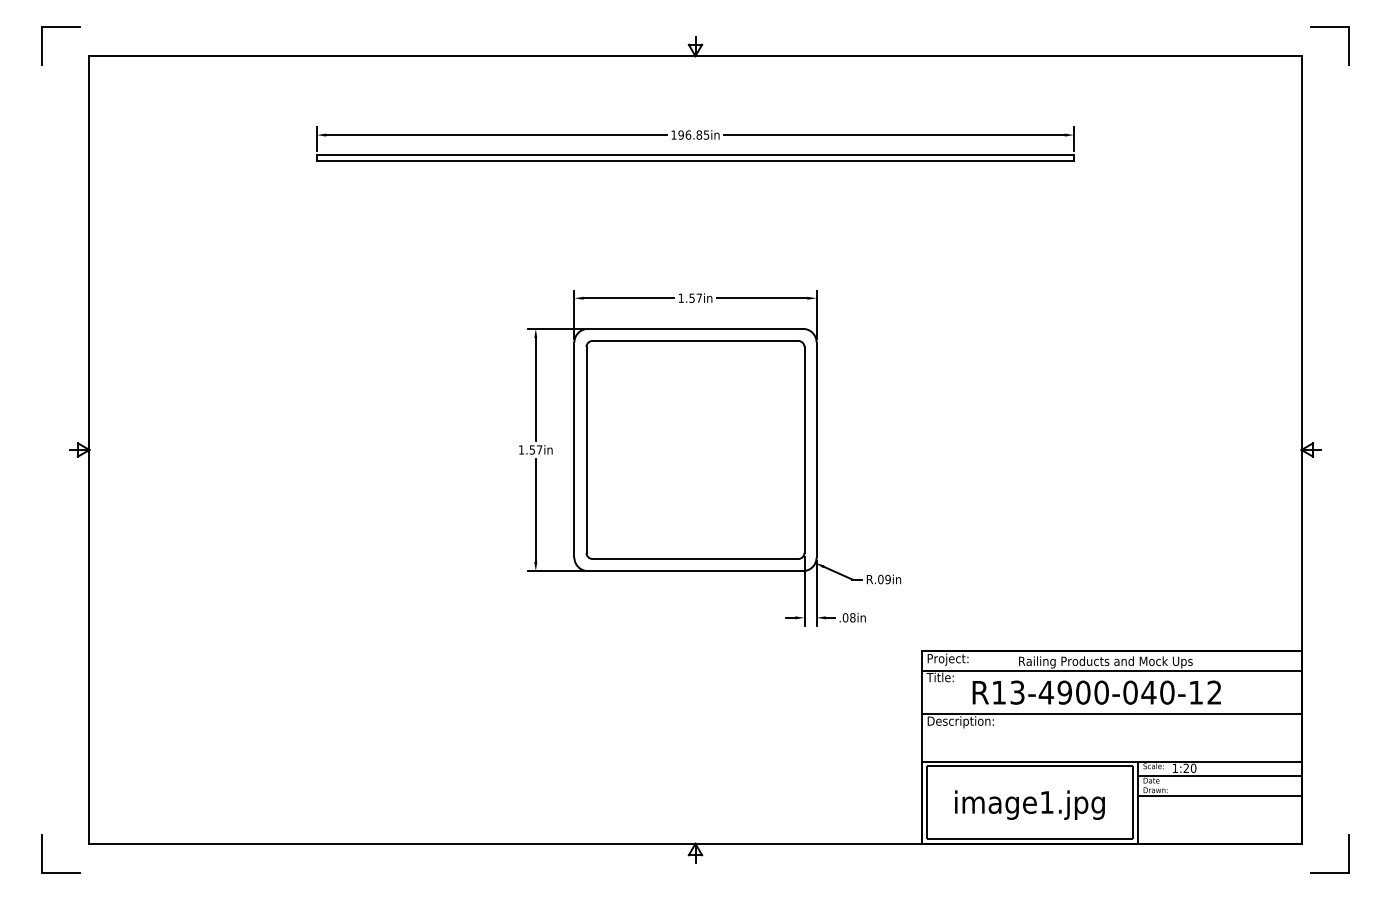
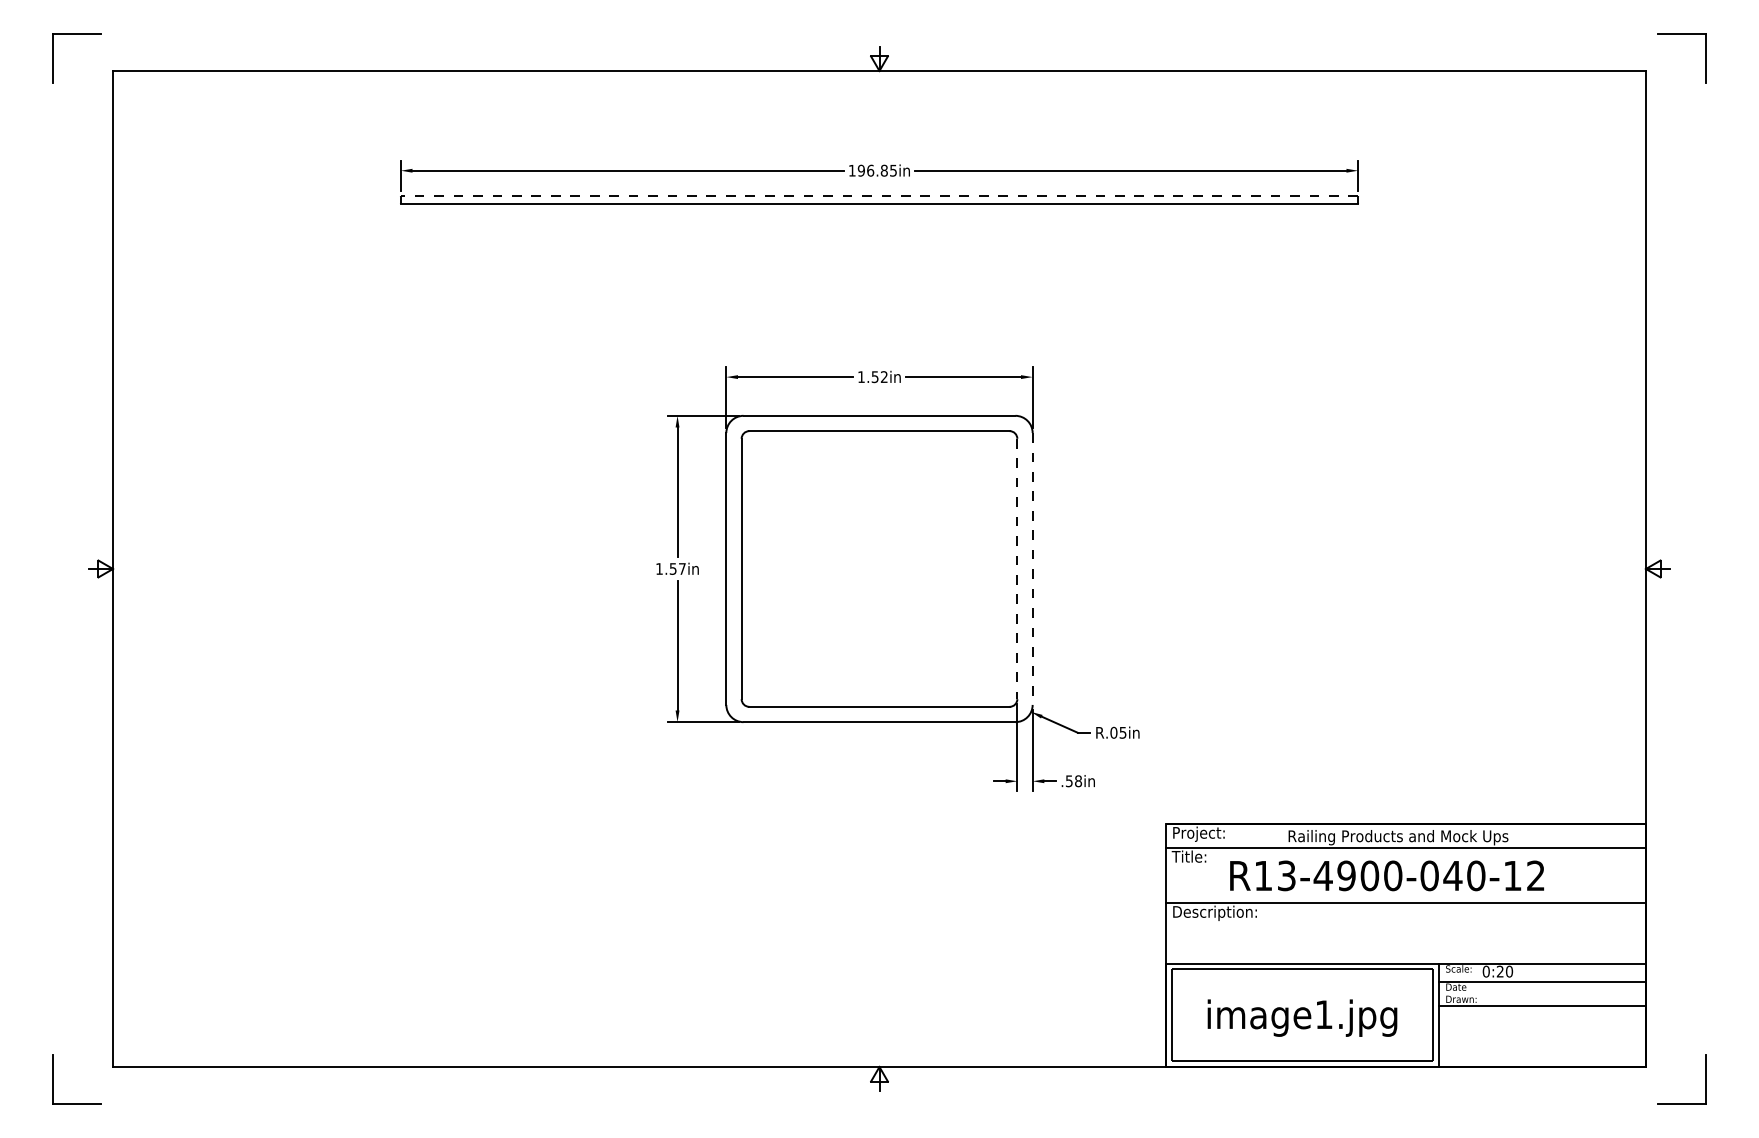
line: (695, 155) -> (879, 196), solid -> dashed
text: (698, 297) -> (883, 376), 1.57in -> 1.52in
line: (804, 450) -> (1017, 569), solid -> dashed
line: (816, 450) -> (1032, 569), solid -> dashed
text: (887, 579) -> (1122, 732), R.09in -> R.05in
text: (844, 618) -> (1068, 781), .08in -> .58in
text: (1174, 768) -> (1485, 971), 1:20 -> 0:20

